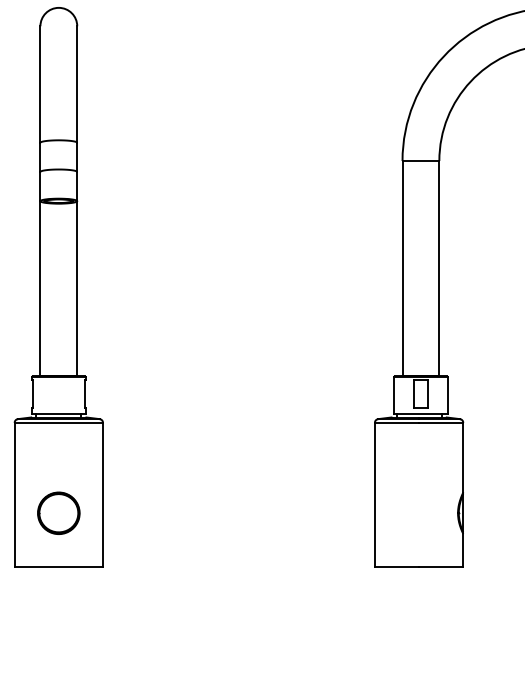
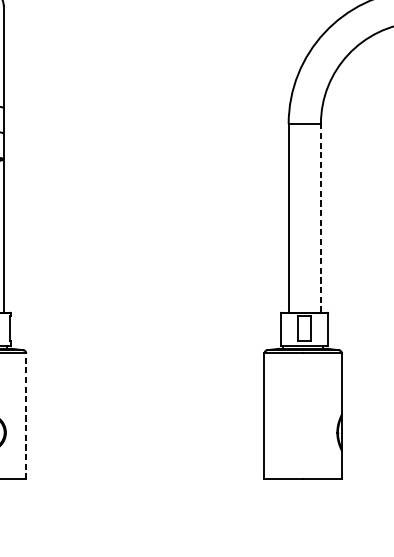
line: (439, 268) -> (321, 218), solid -> dashed
line: (103, 494) -> (26, 416), solid -> dashed

